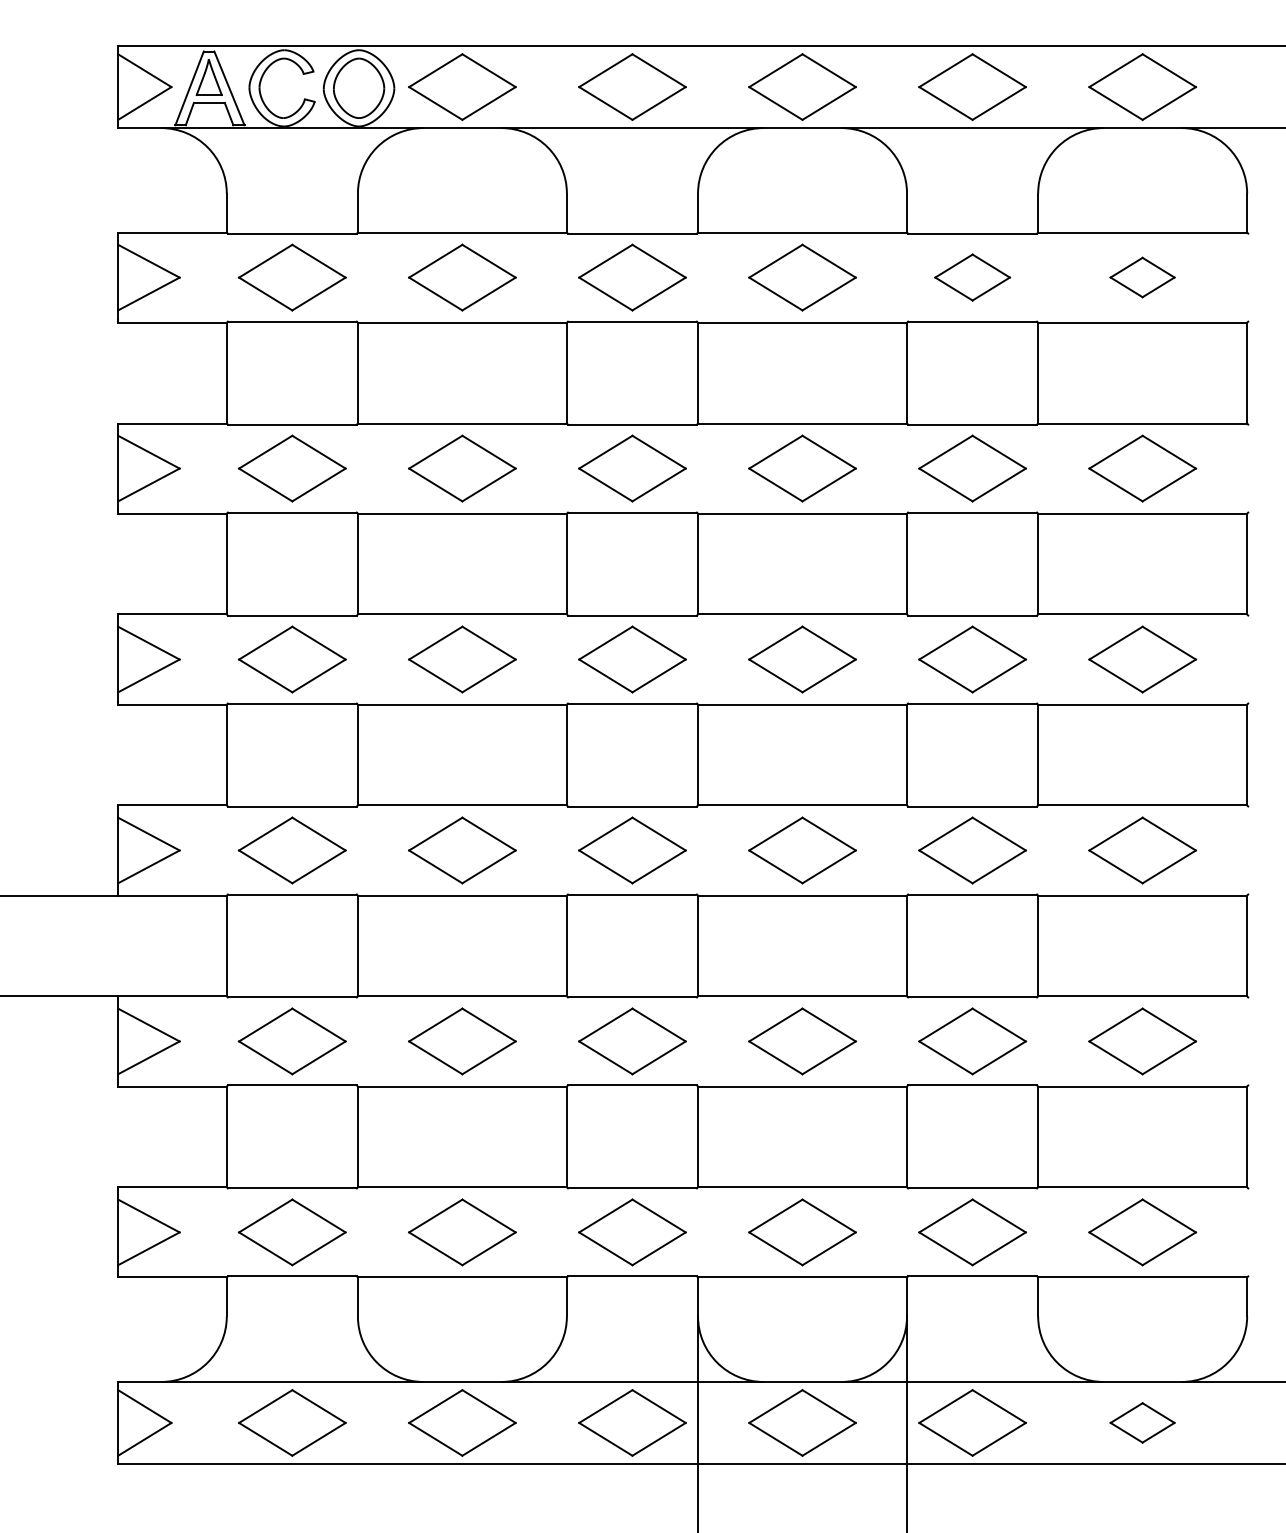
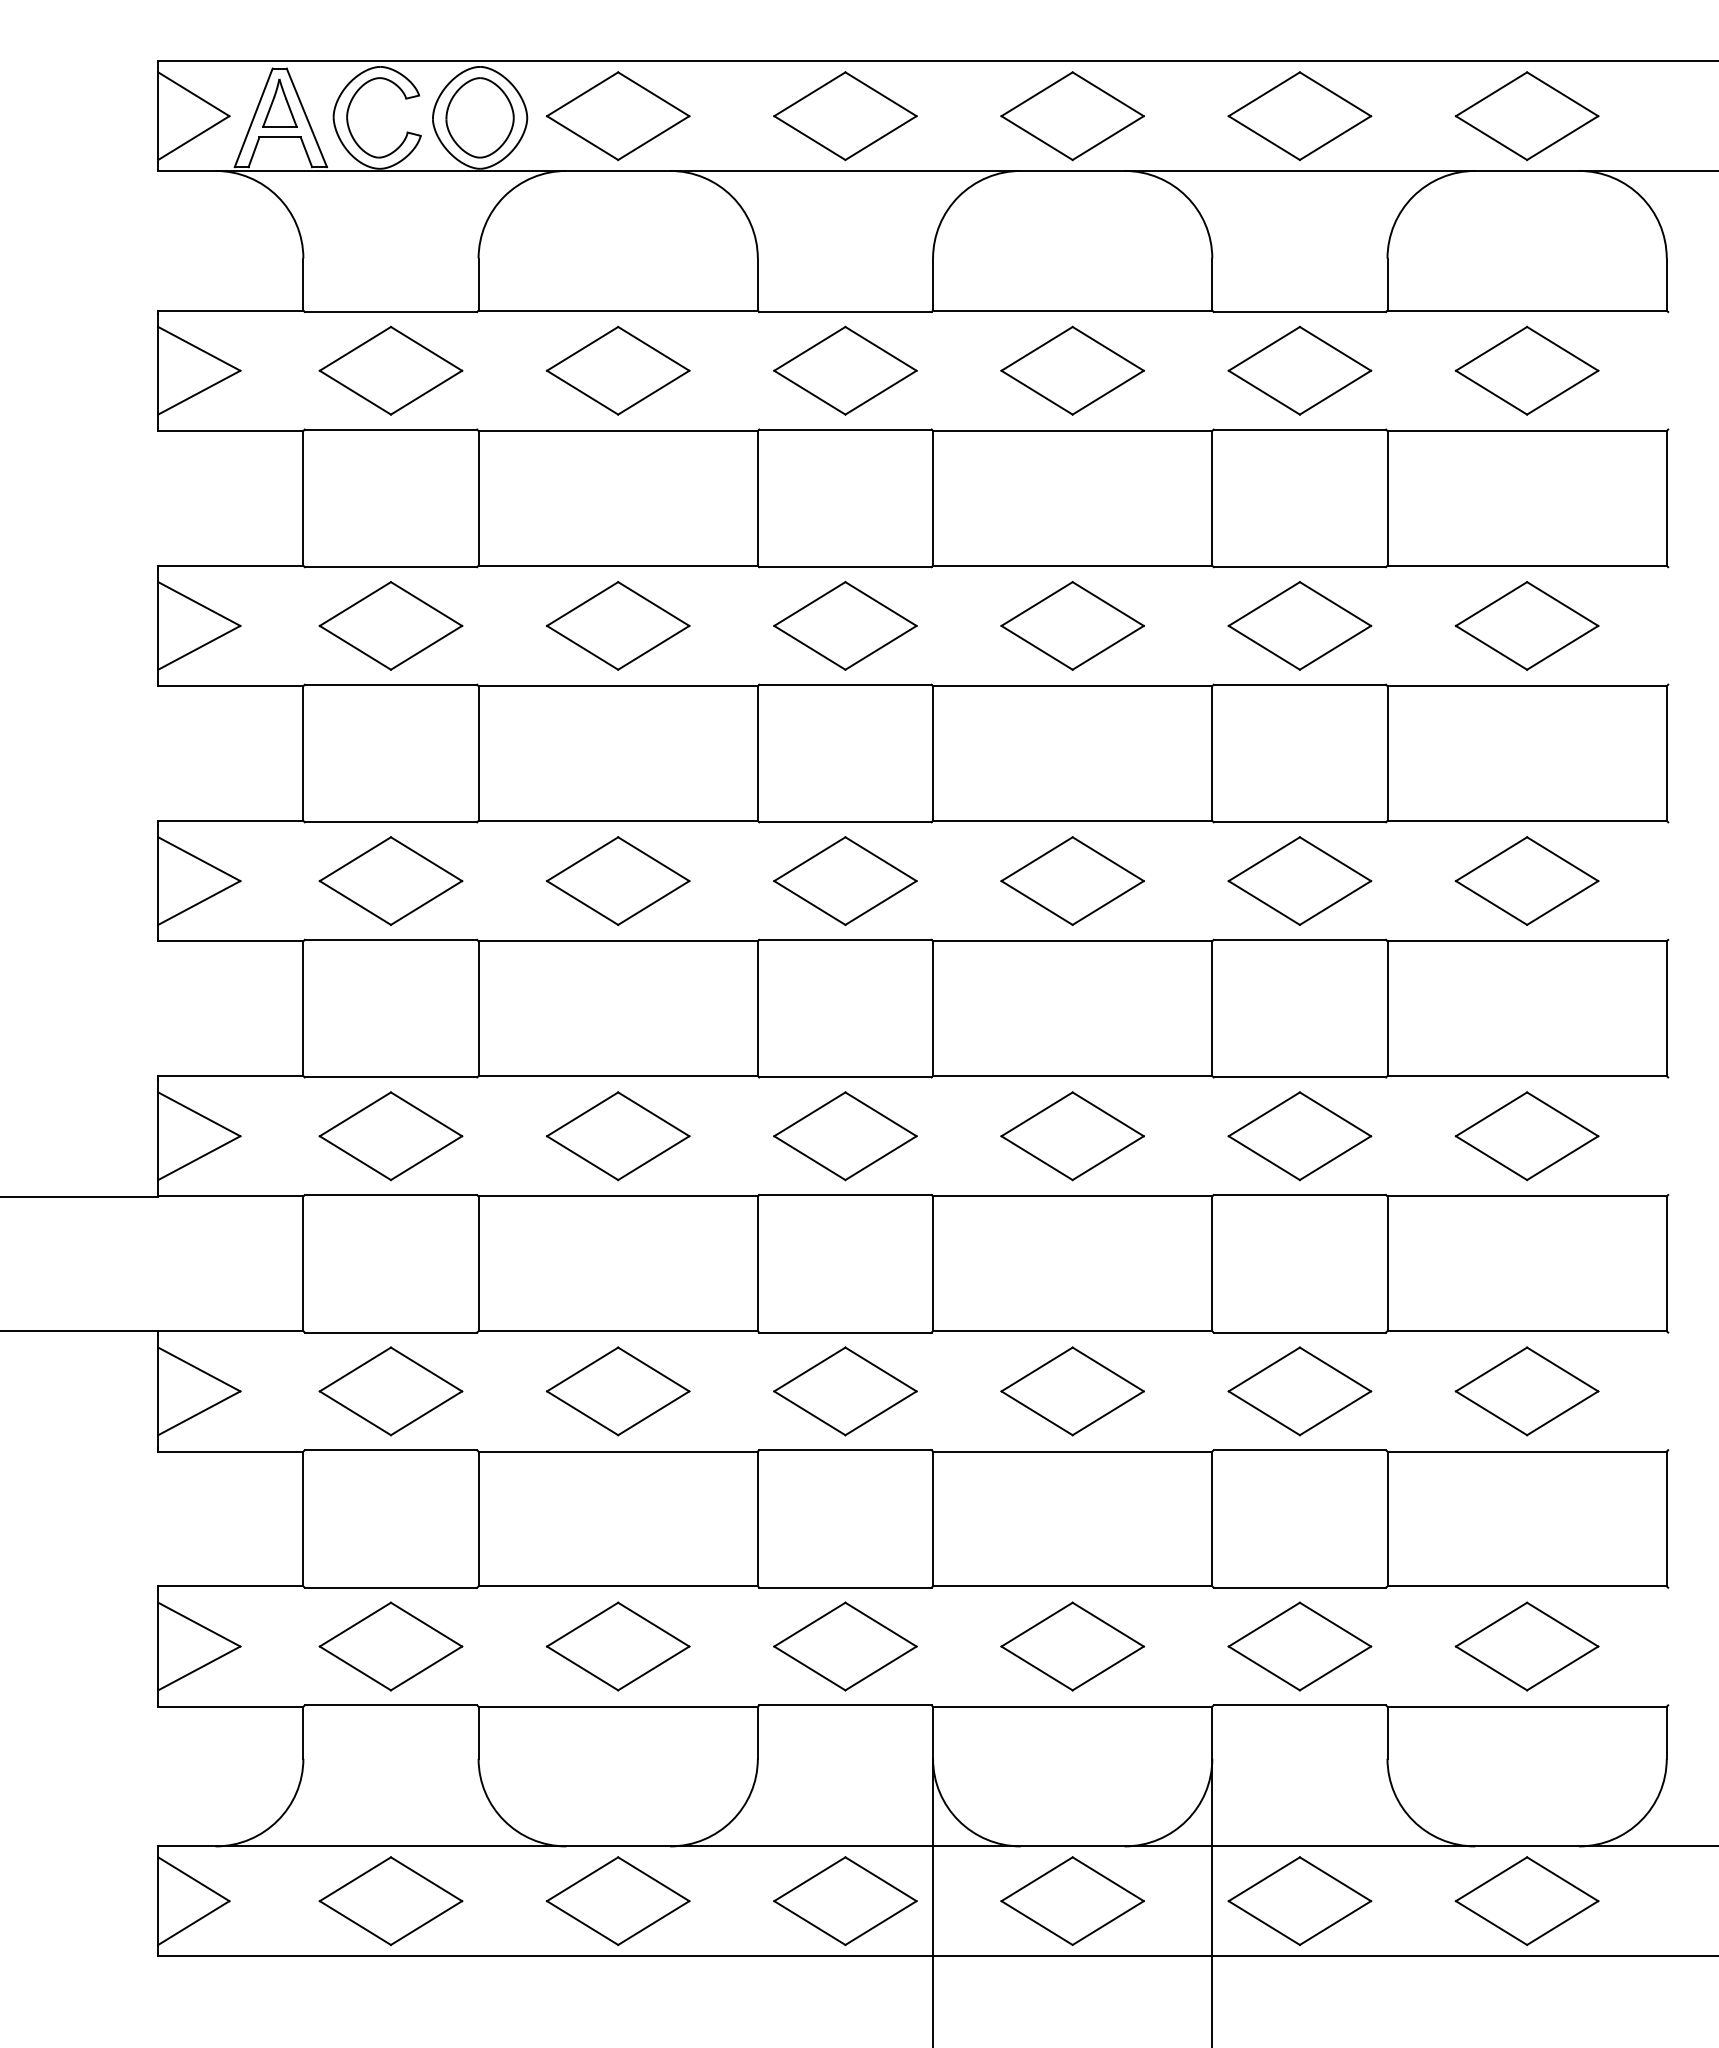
part: (972, 277) -> (1299, 370), size x1.43
part: (1142, 277) -> (1526, 370), size x1.67
part: (1142, 1422) -> (1526, 1900), size x1.67

